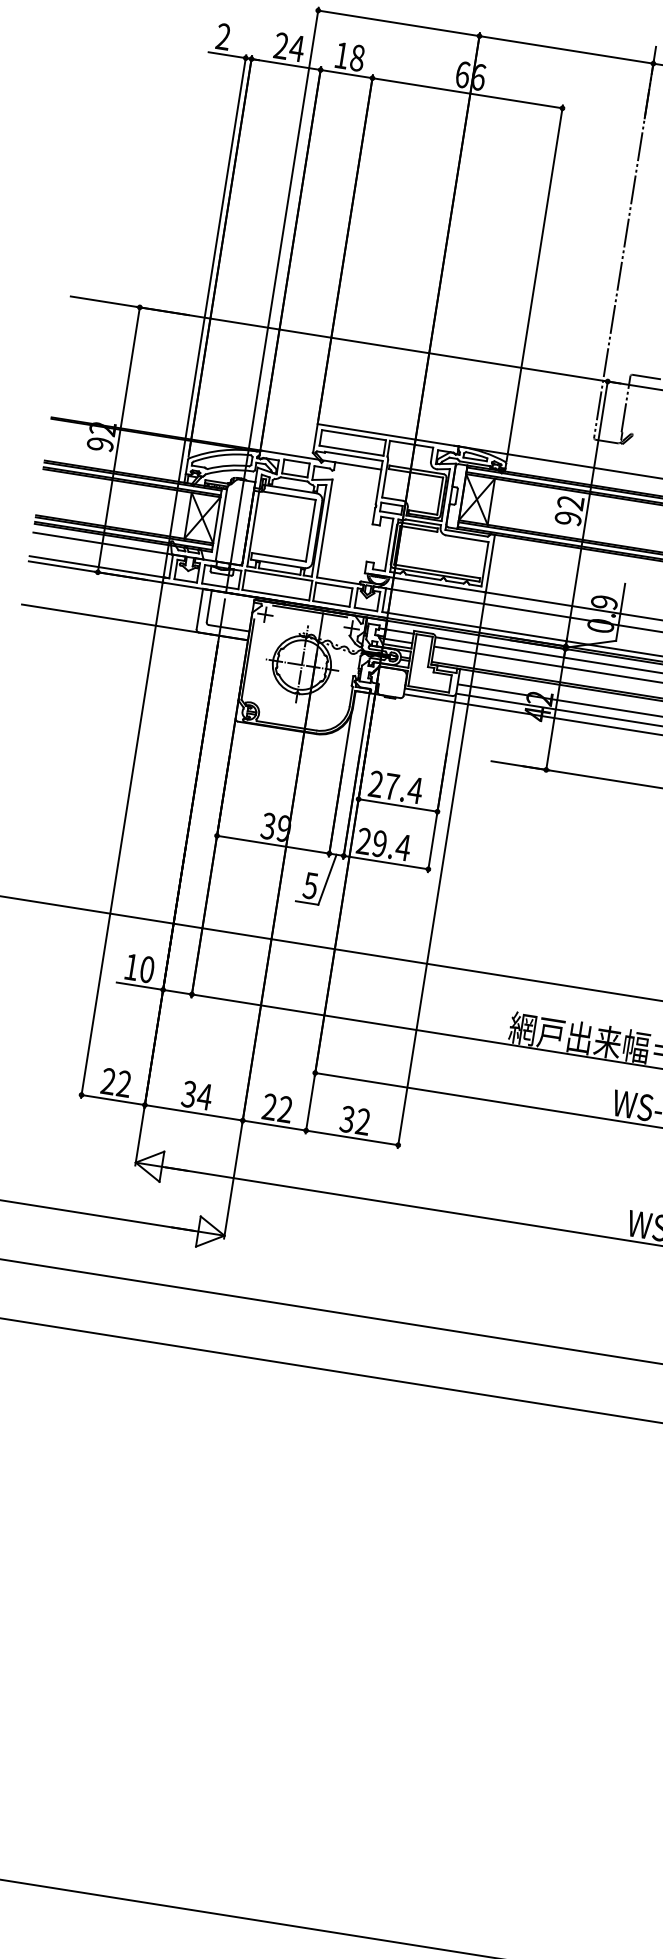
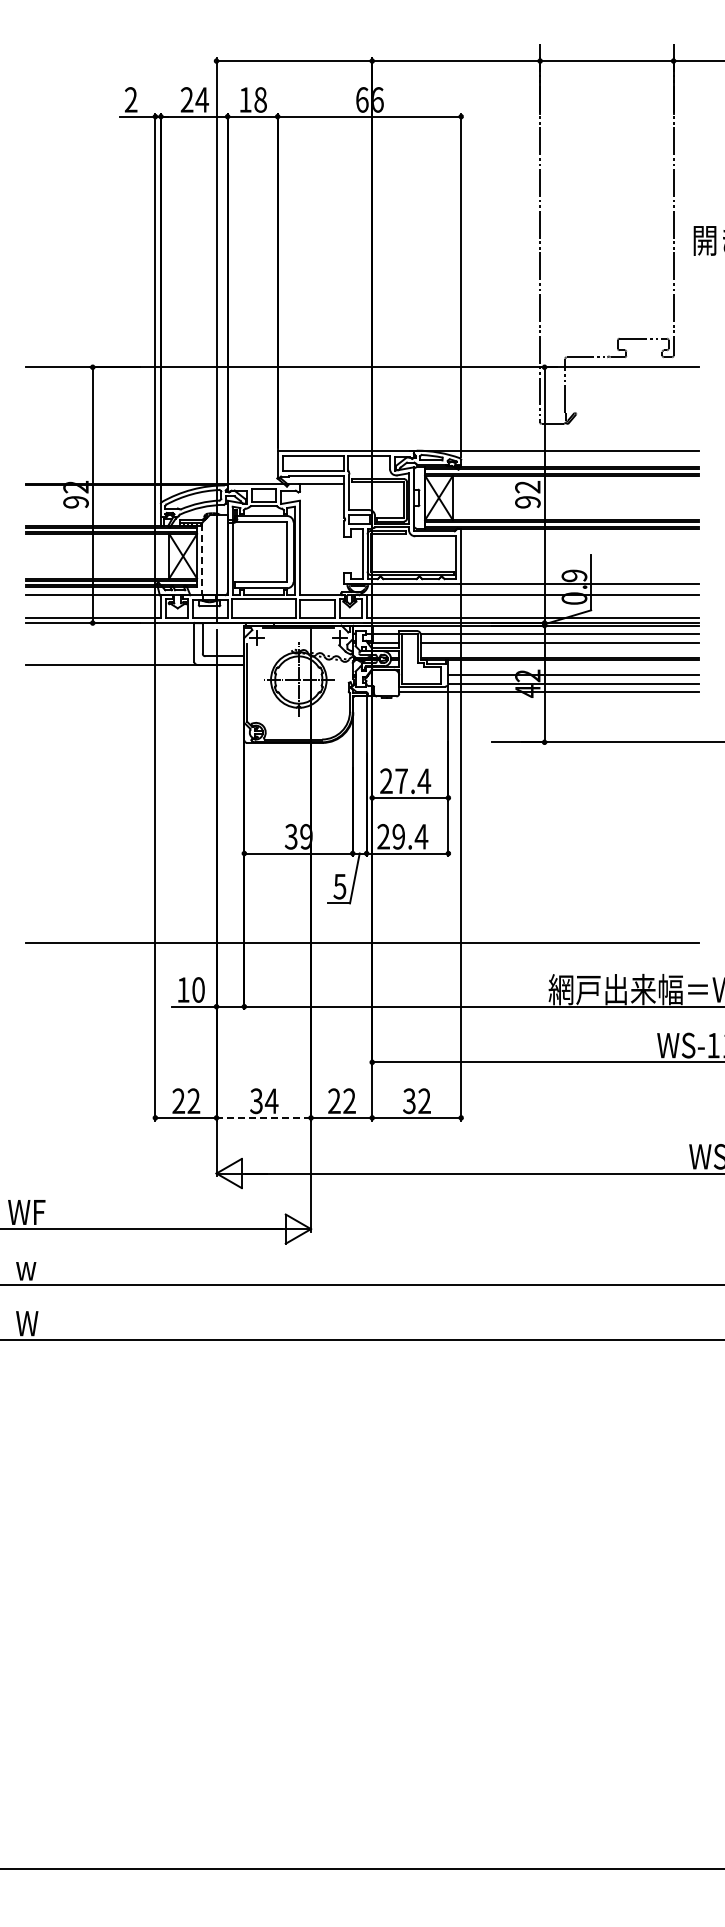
line: (221, 524) -> (202, 559), solid -> dashed
line: (193, 1112) -> (263, 1117), solid -> dashed

